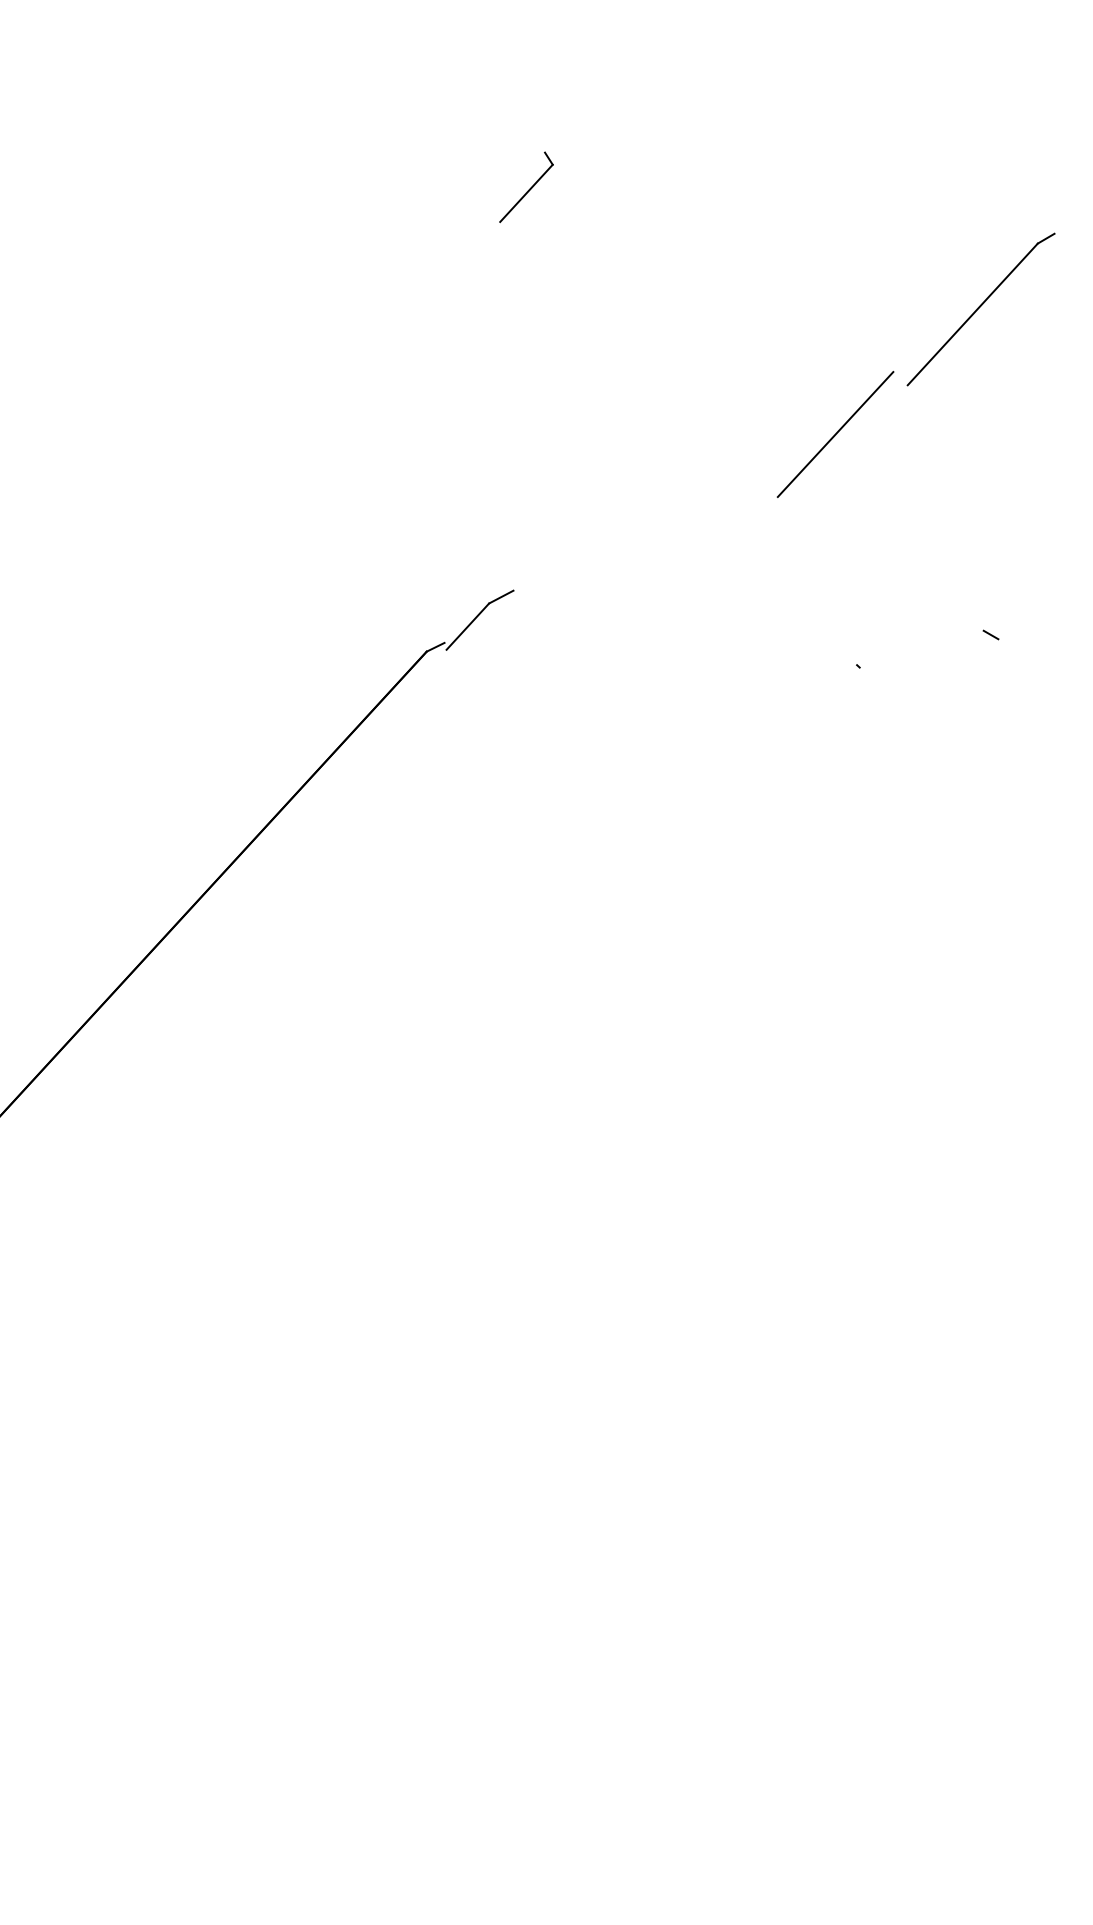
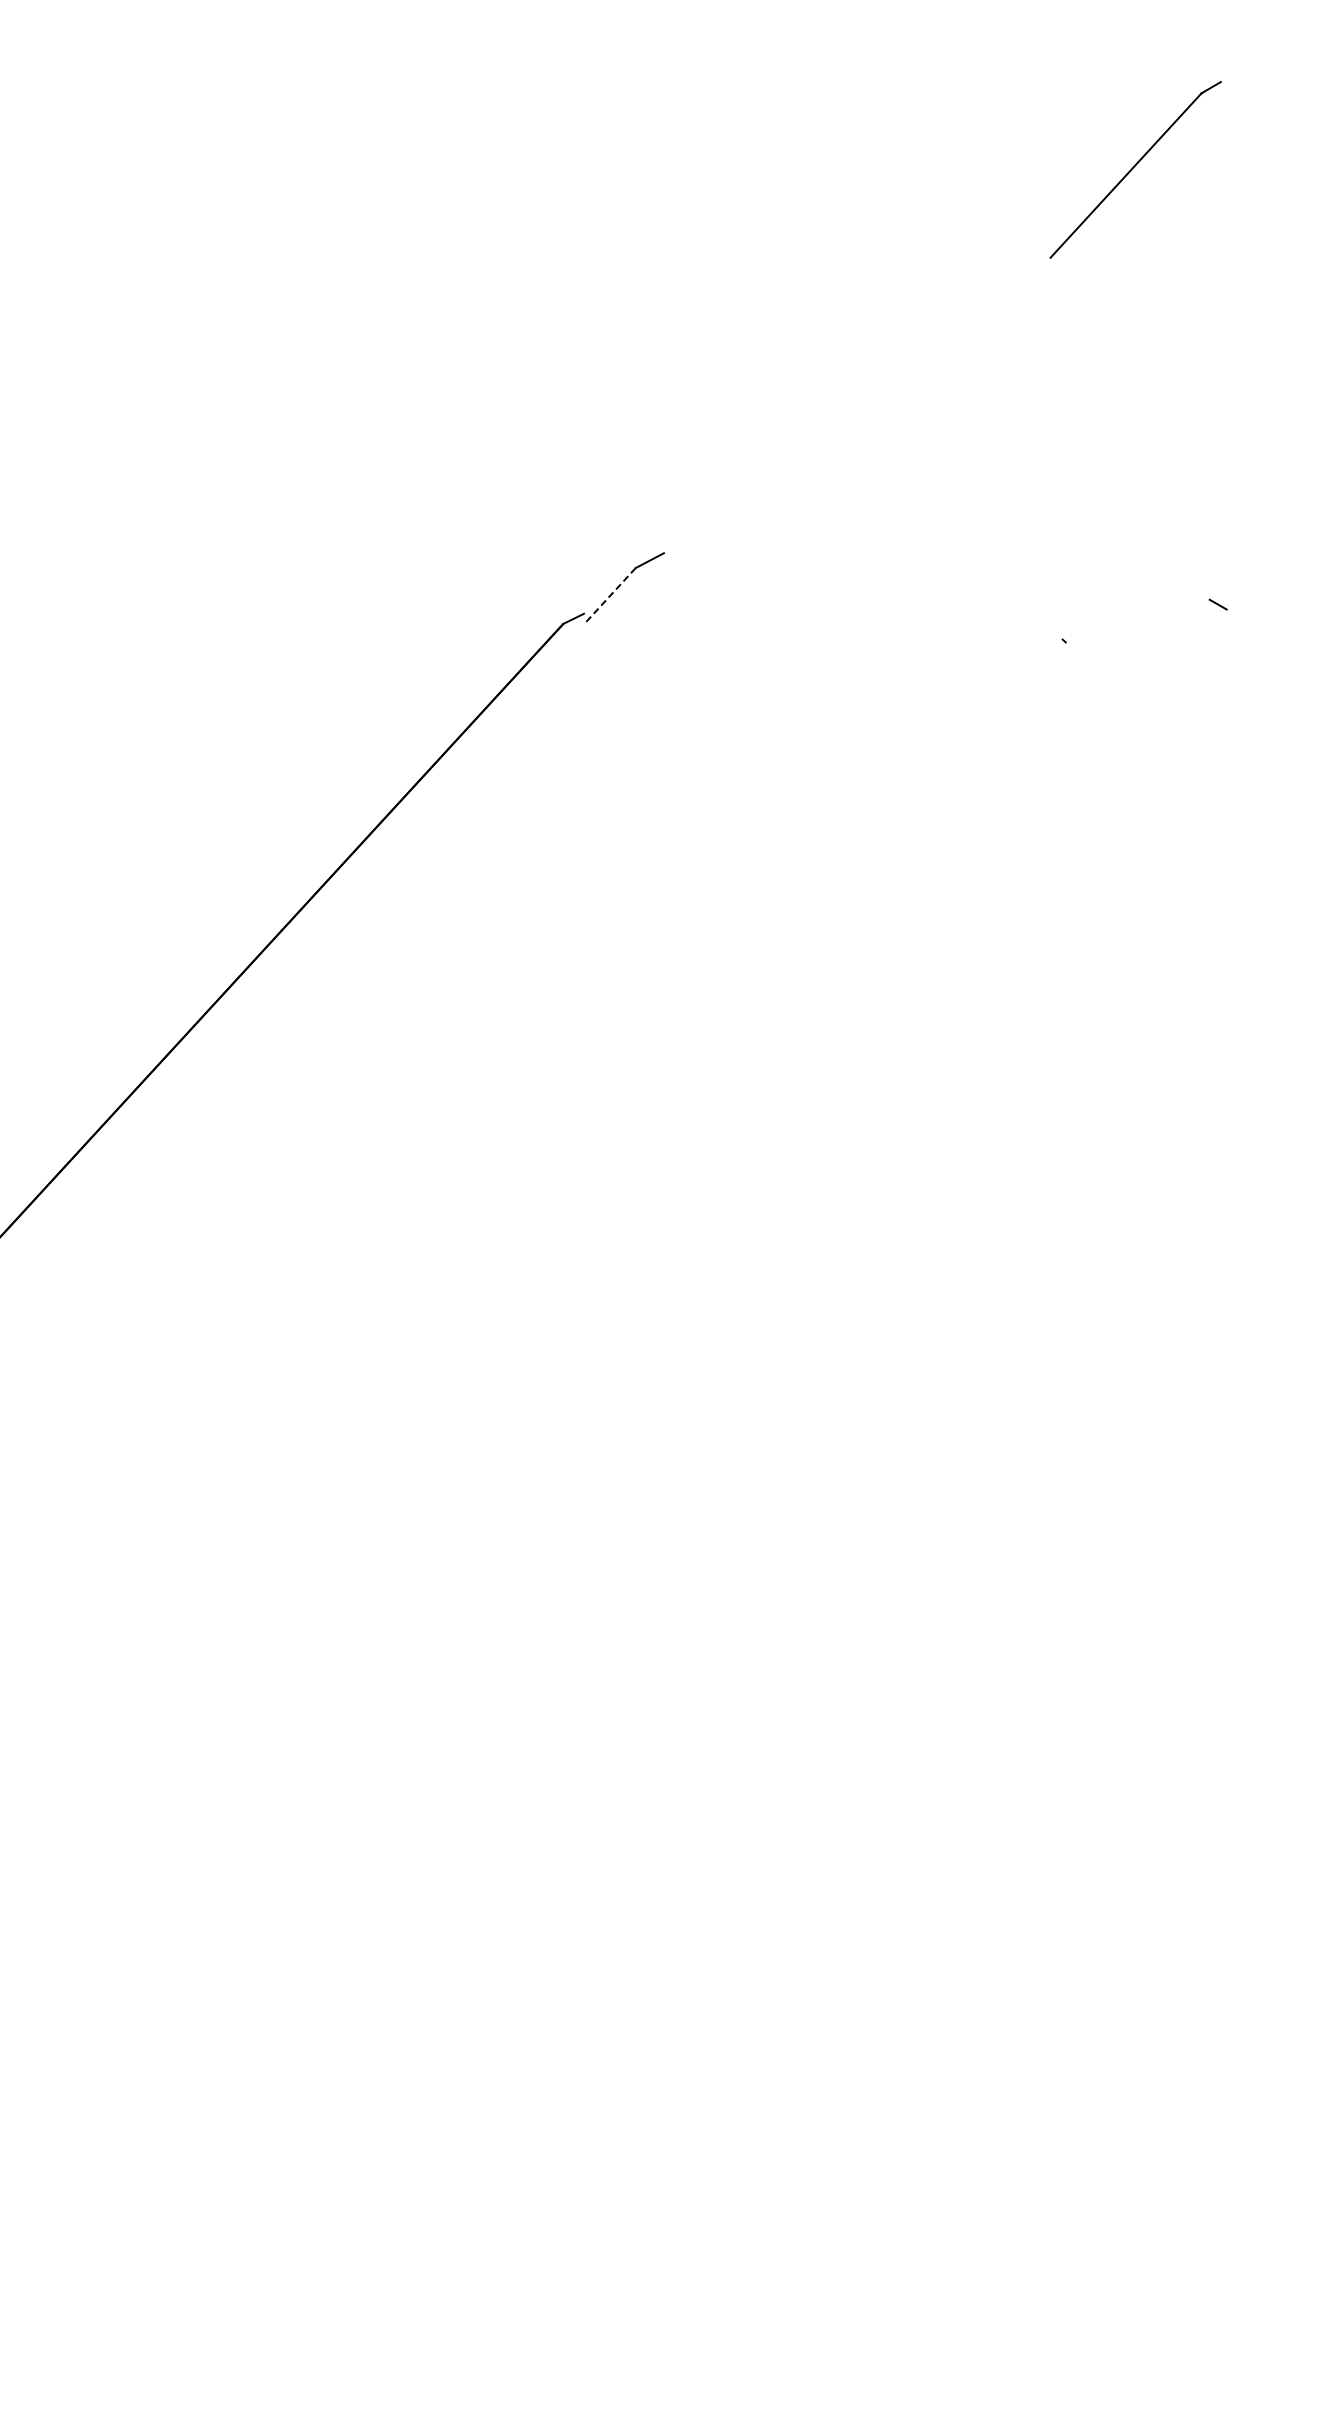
part: (525, 186) -> (678, 84), removed
part: (980, 309) -> (1135, 169), moved
line: (835, 434) -> (1037, 371), removed
line: (467, 627) -> (610, 595), solid -> dashed

